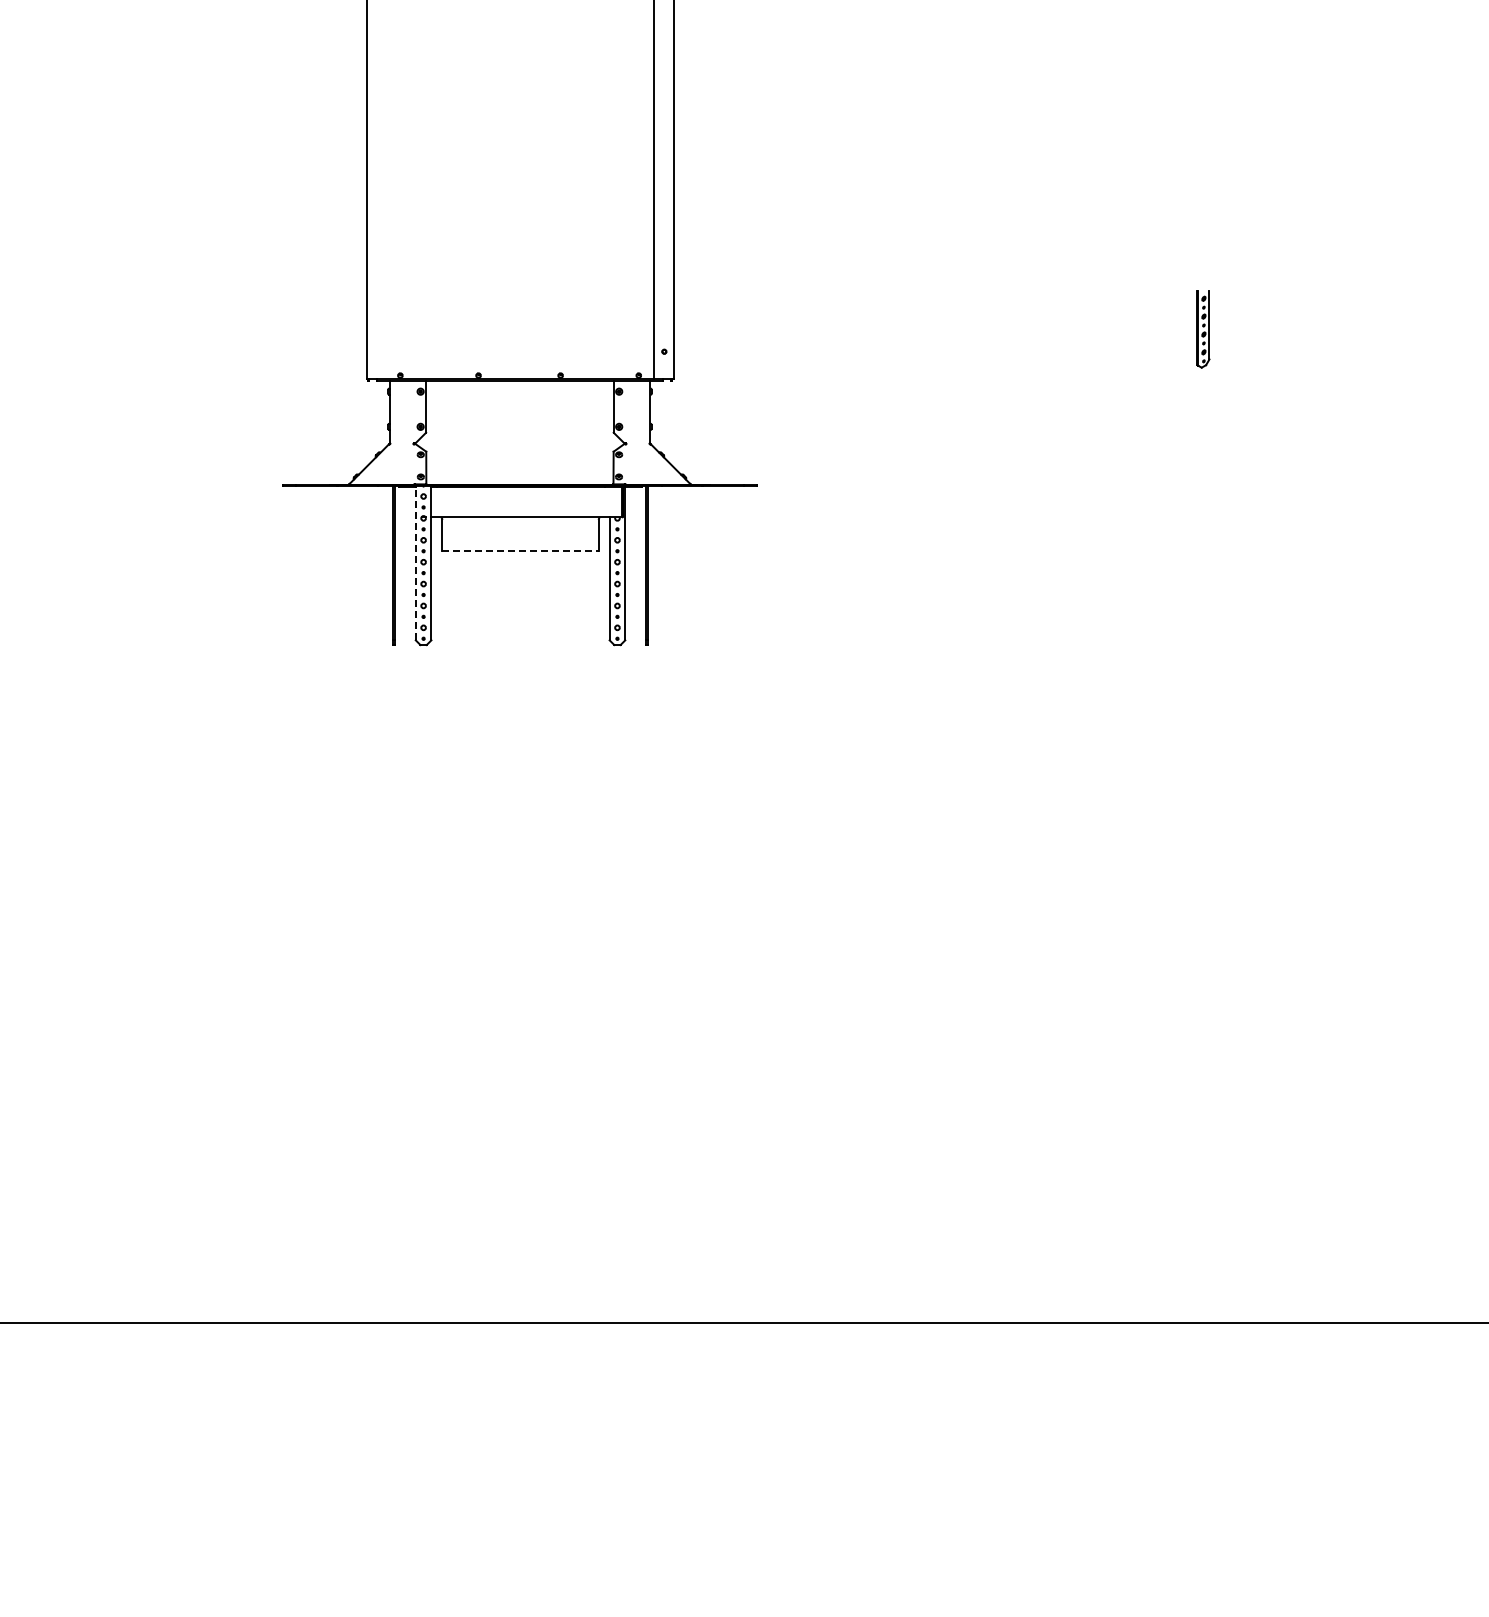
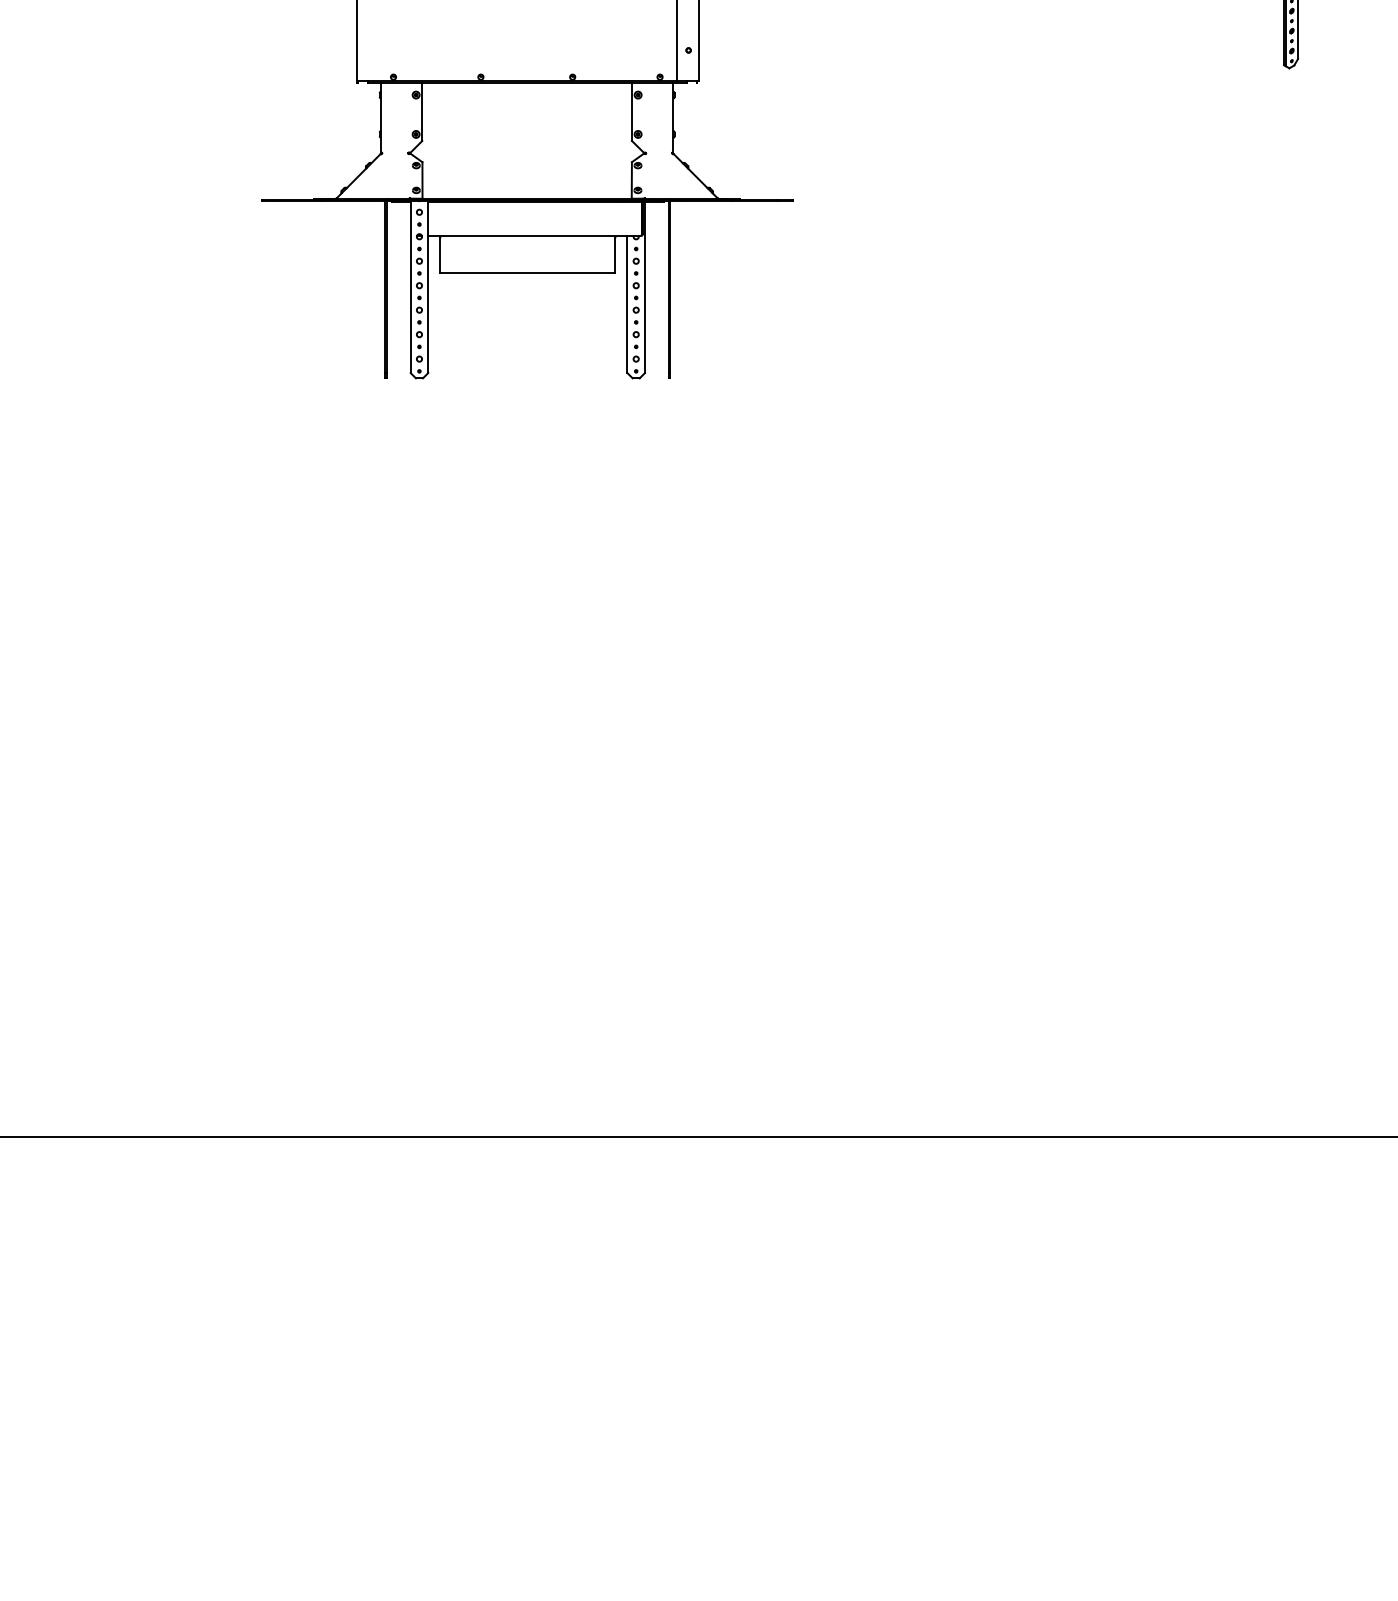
line: (521, 551) -> (528, 273), dashed -> solid
line: (415, 563) -> (410, 287), dashed -> solid

